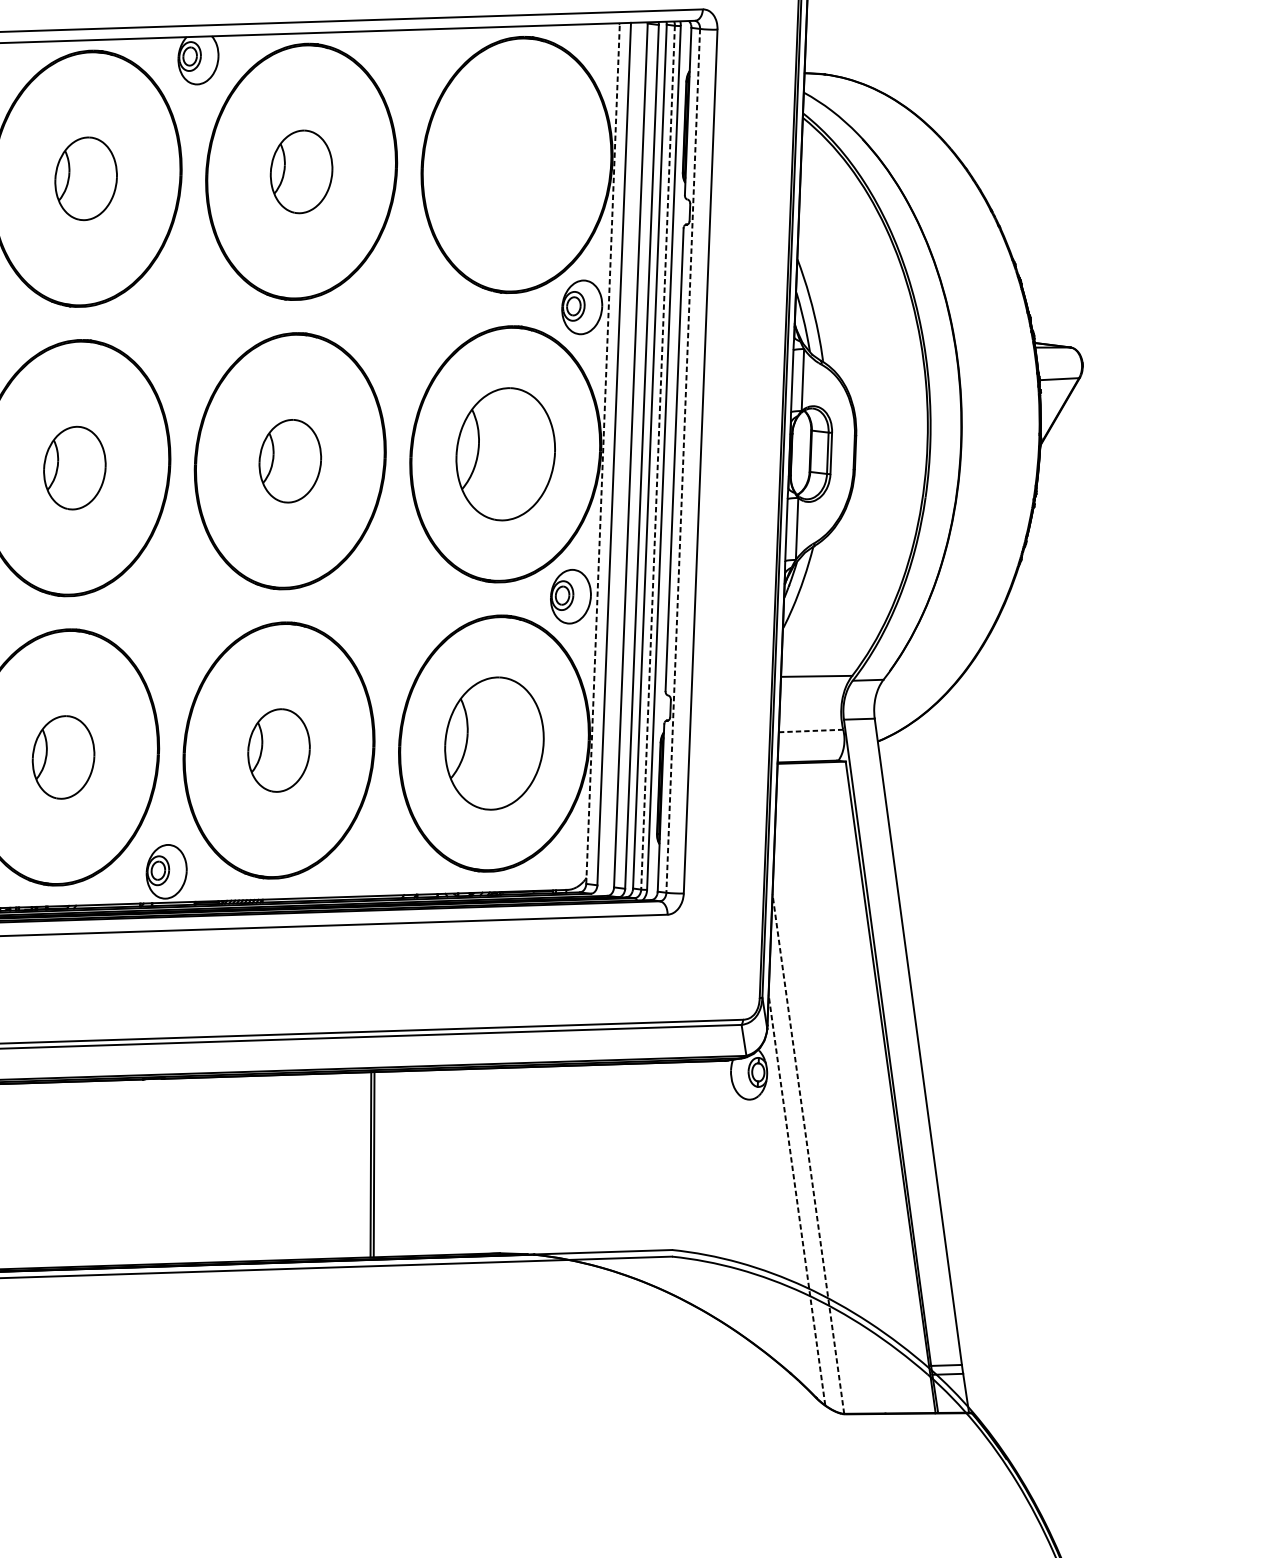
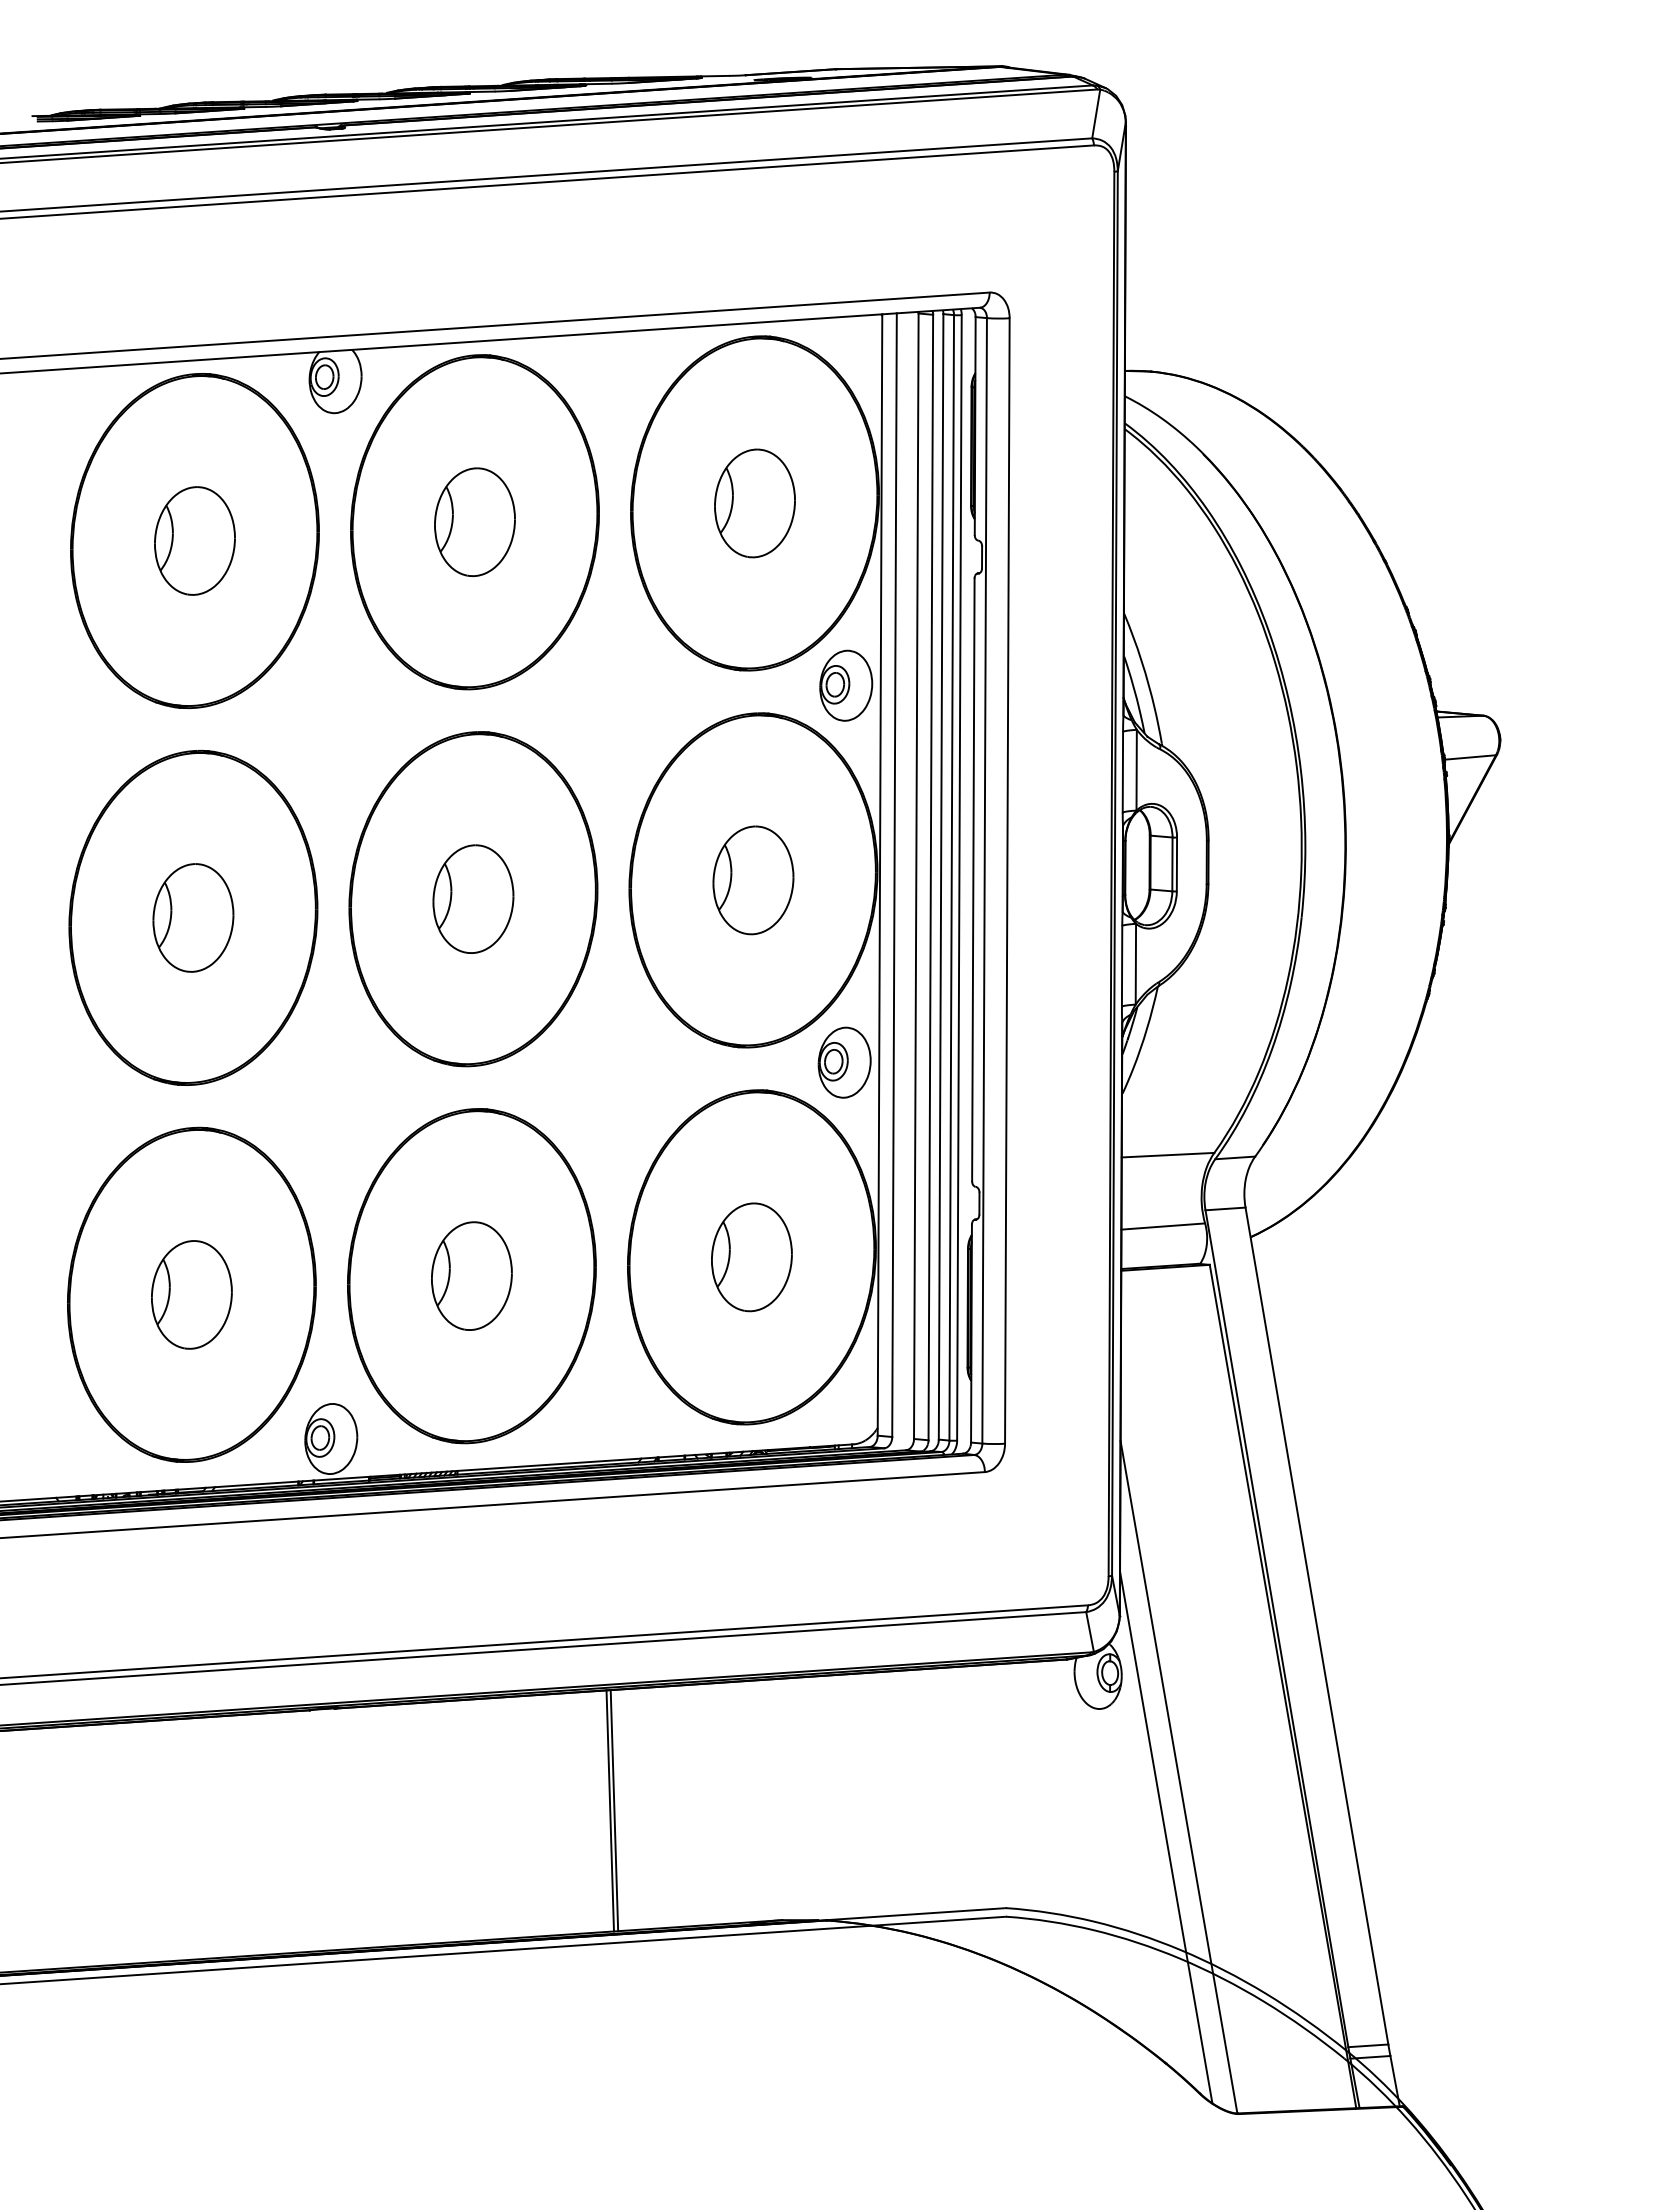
part: (516, 165) -> (754, 503), added
line: (603, 453) -> (880, 875), dashed -> solid
part: (505, 454) -> (753, 880), size x0.62
line: (657, 457) -> (951, 877), dashed -> solid
line: (683, 460) -> (984, 880), dashed -> solid
line: (811, 730) -> (1163, 1226), dashed -> solid
part: (494, 743) -> (751, 1257), size x0.62
line: (808, 1153) -> (1178, 1776), dashed -> solid
line: (797, 1200) -> (1166, 1837), dashed -> solid

